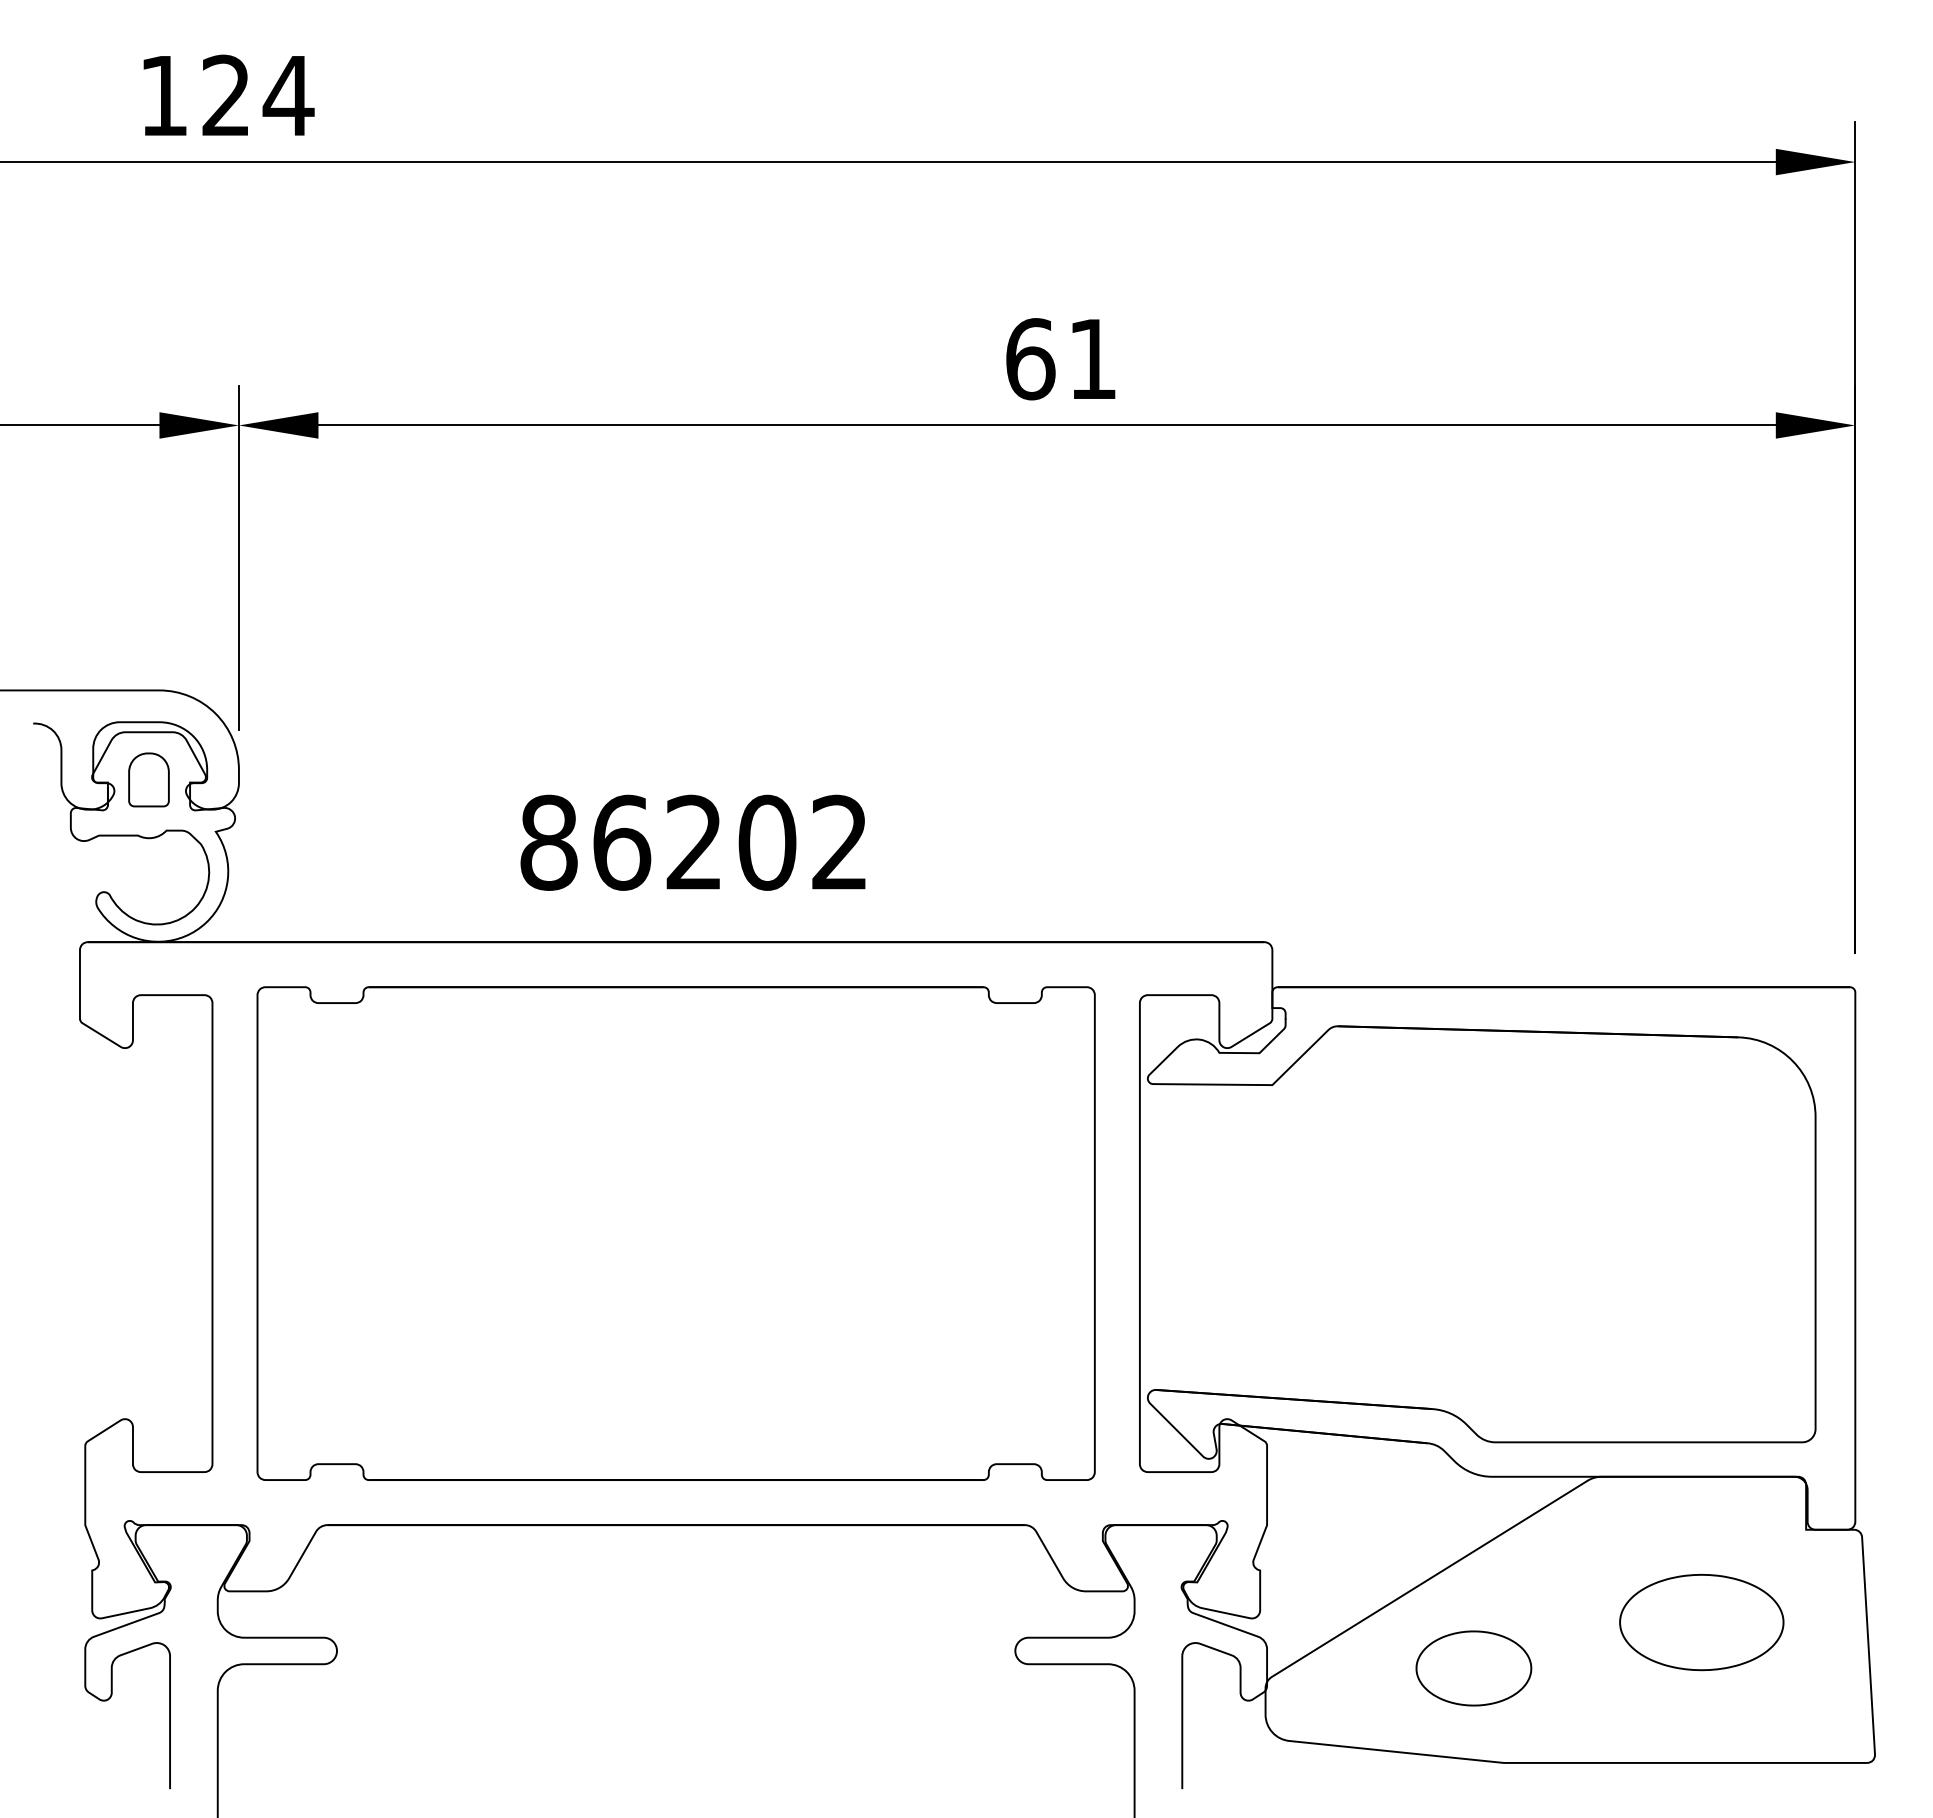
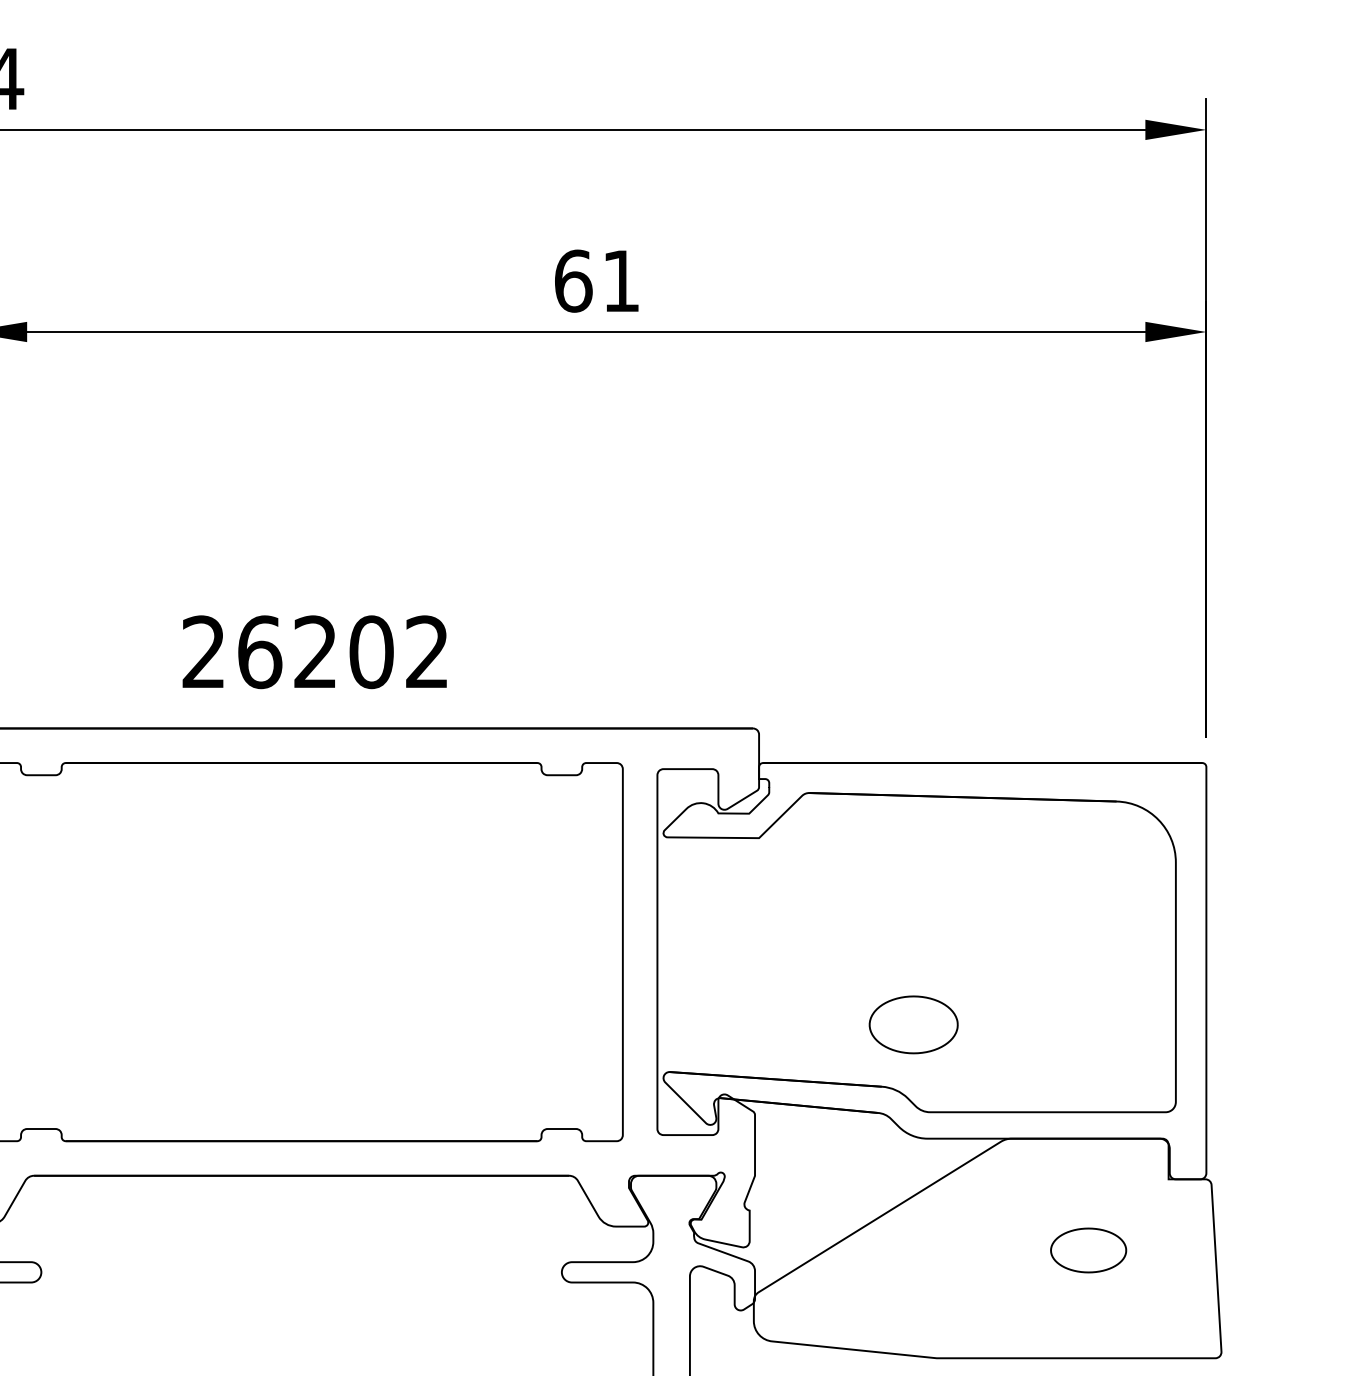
text: (548, 842) -> (203, 651), 86202 -> 26202
part: (1701, 1622) -> (1088, 1250), size x0.6
part: (1473, 1668) -> (913, 1024), moved

